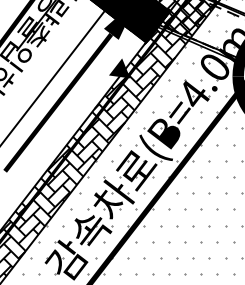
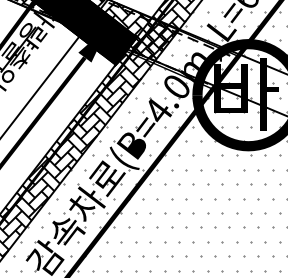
fill: (118, 67) -> (91, 87), removed

